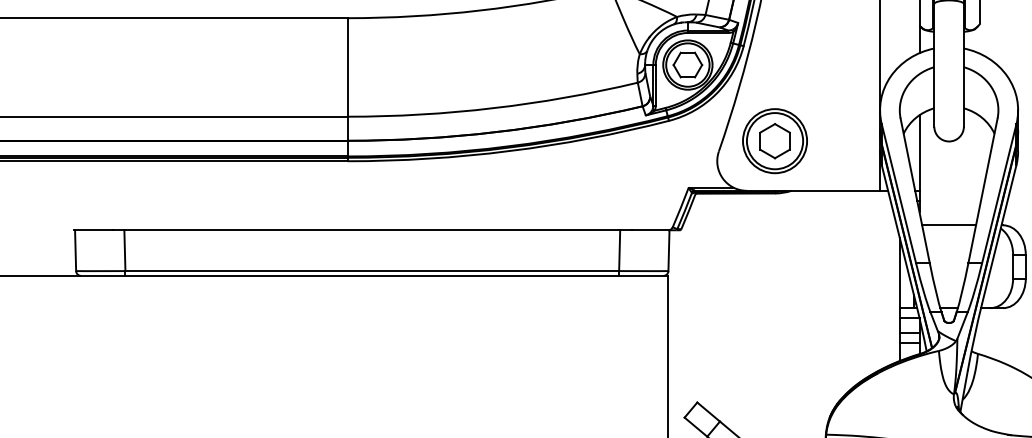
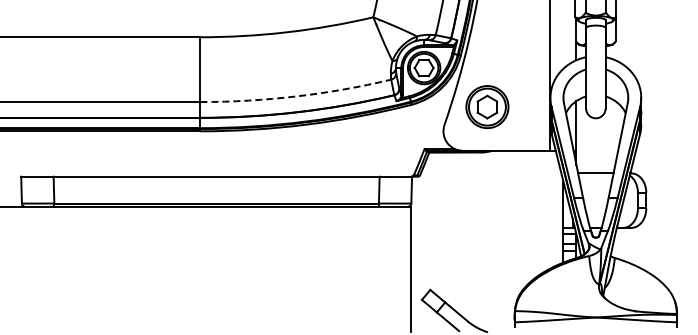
arc: (493, 108) -> (296, 96), solid -> dashed
part: (775, 141) -> (487, 107), moved

